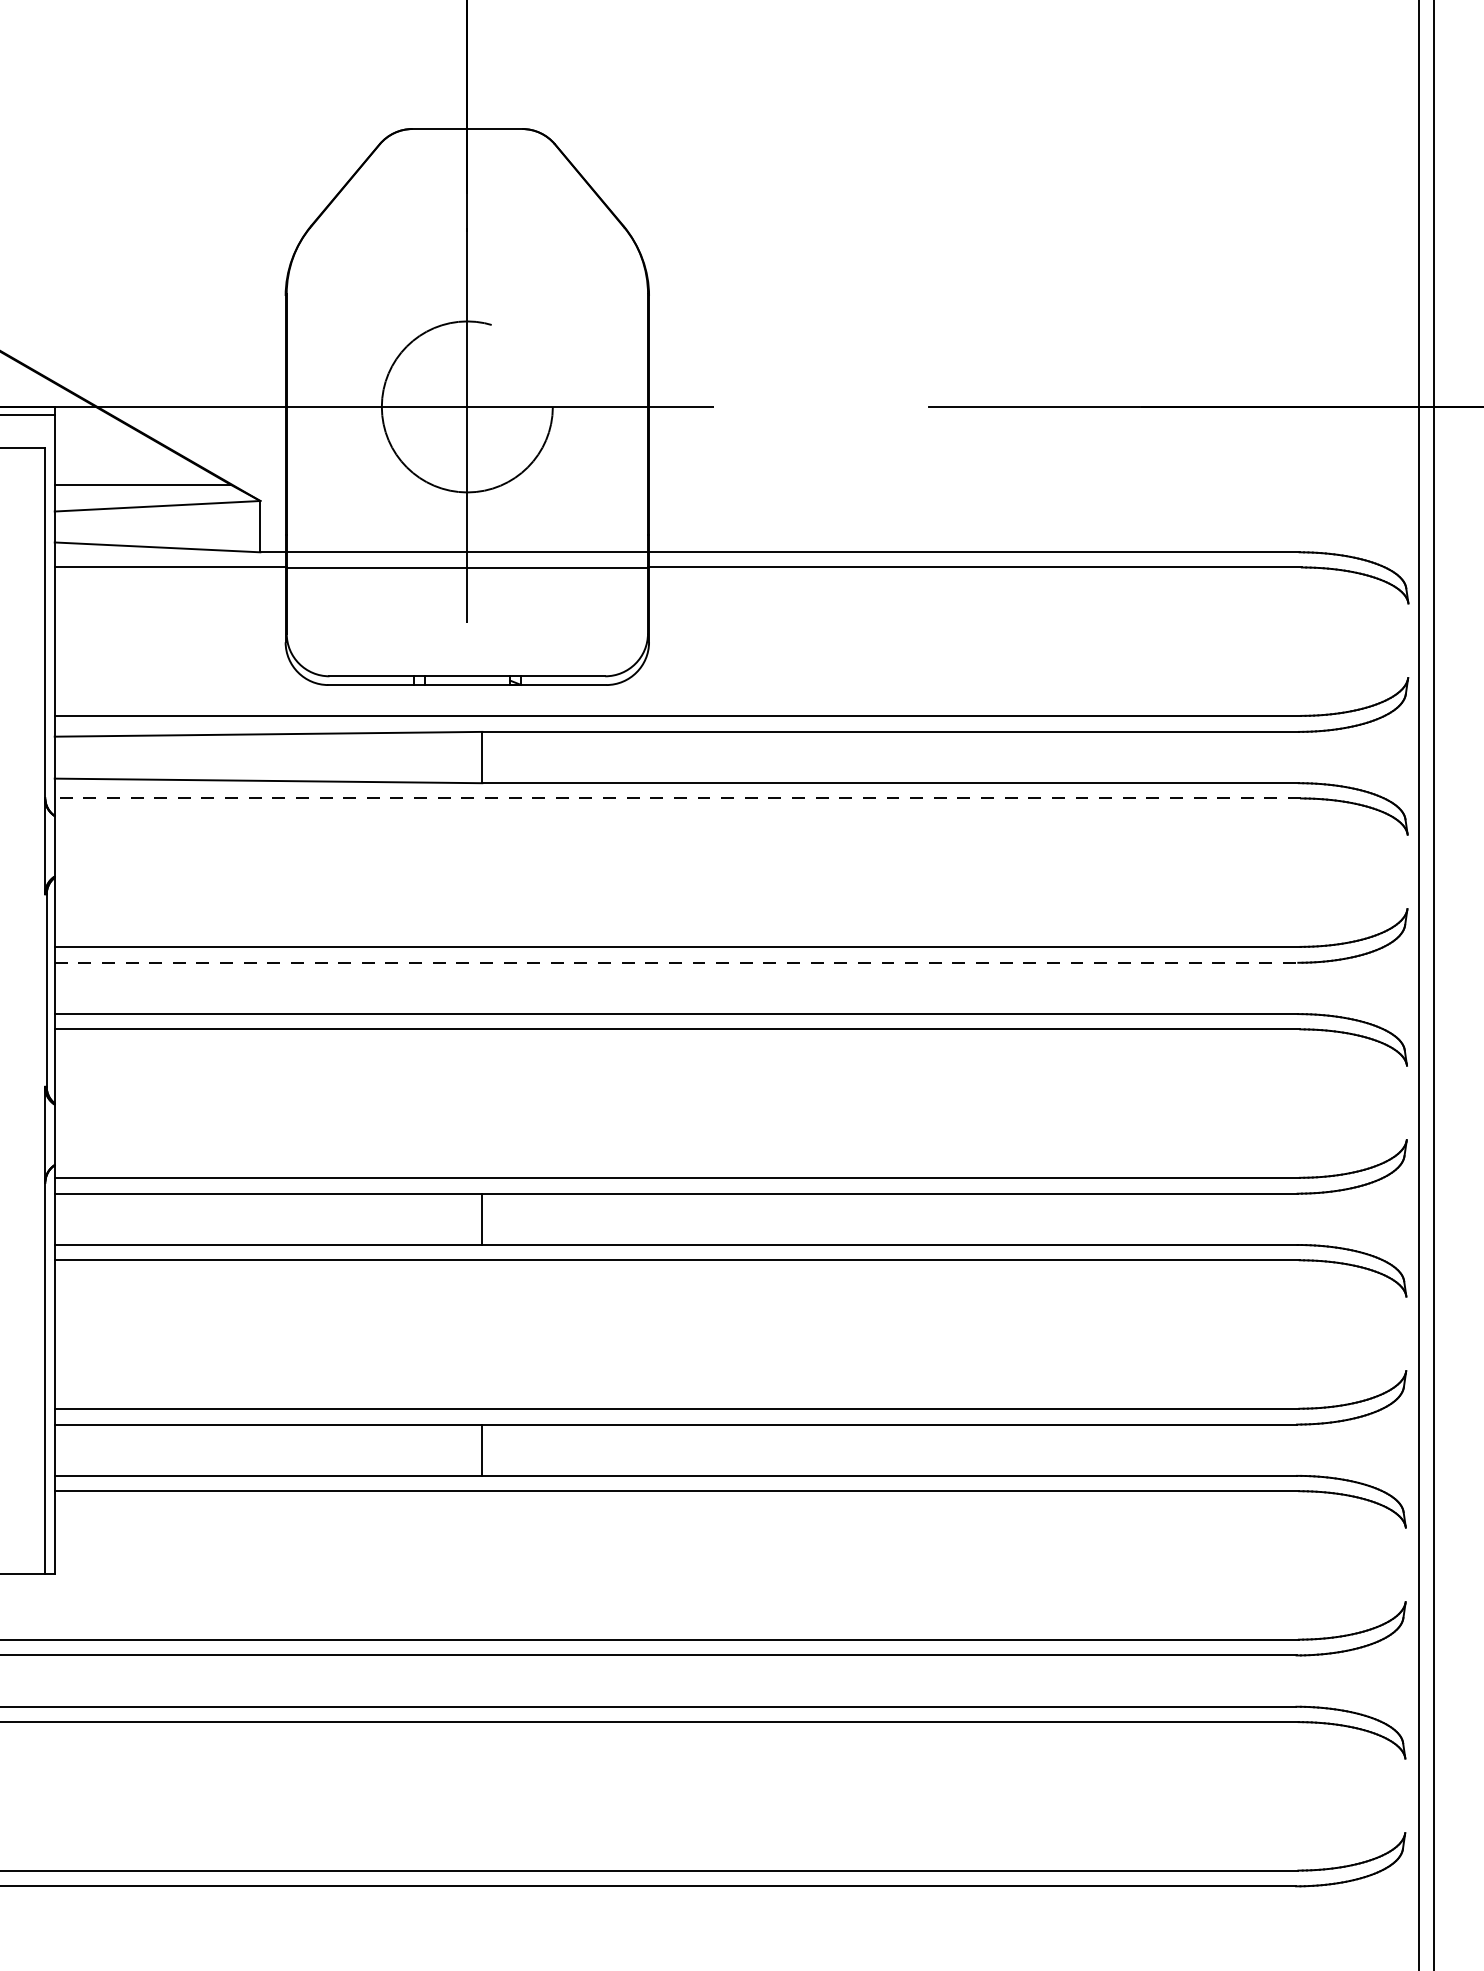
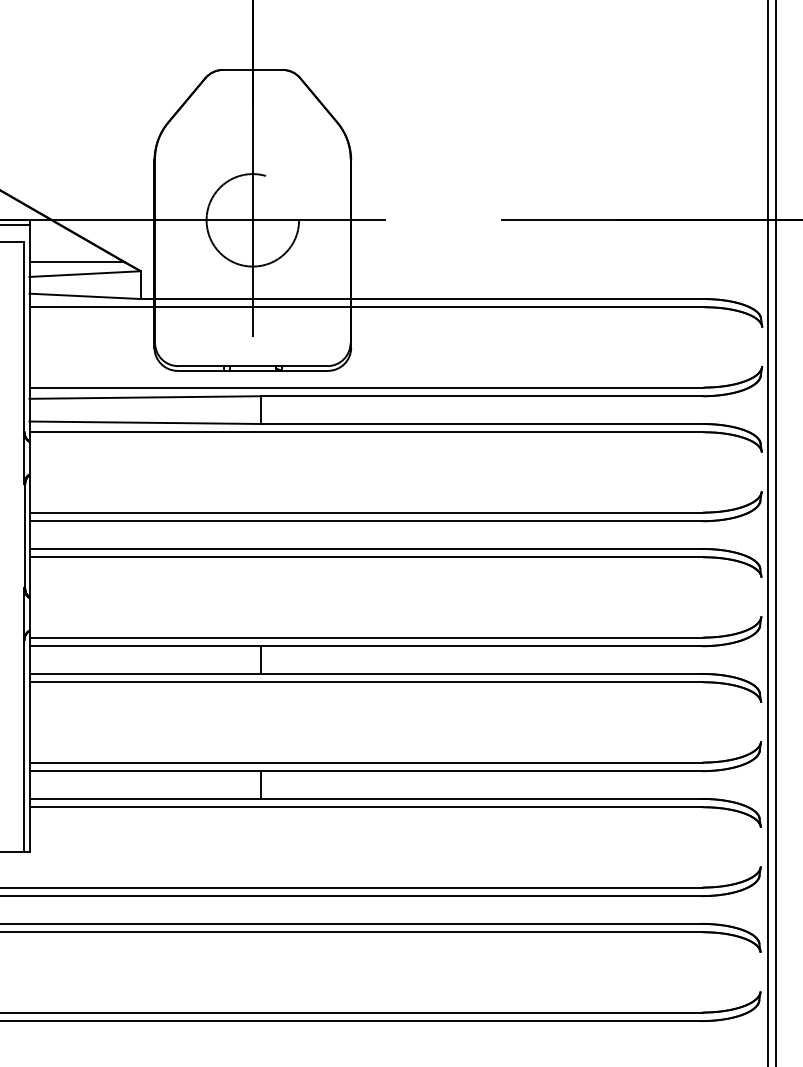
line: (677, 798) -> (366, 432), dashed -> solid
line: (677, 963) -> (366, 521), dashed -> solid

